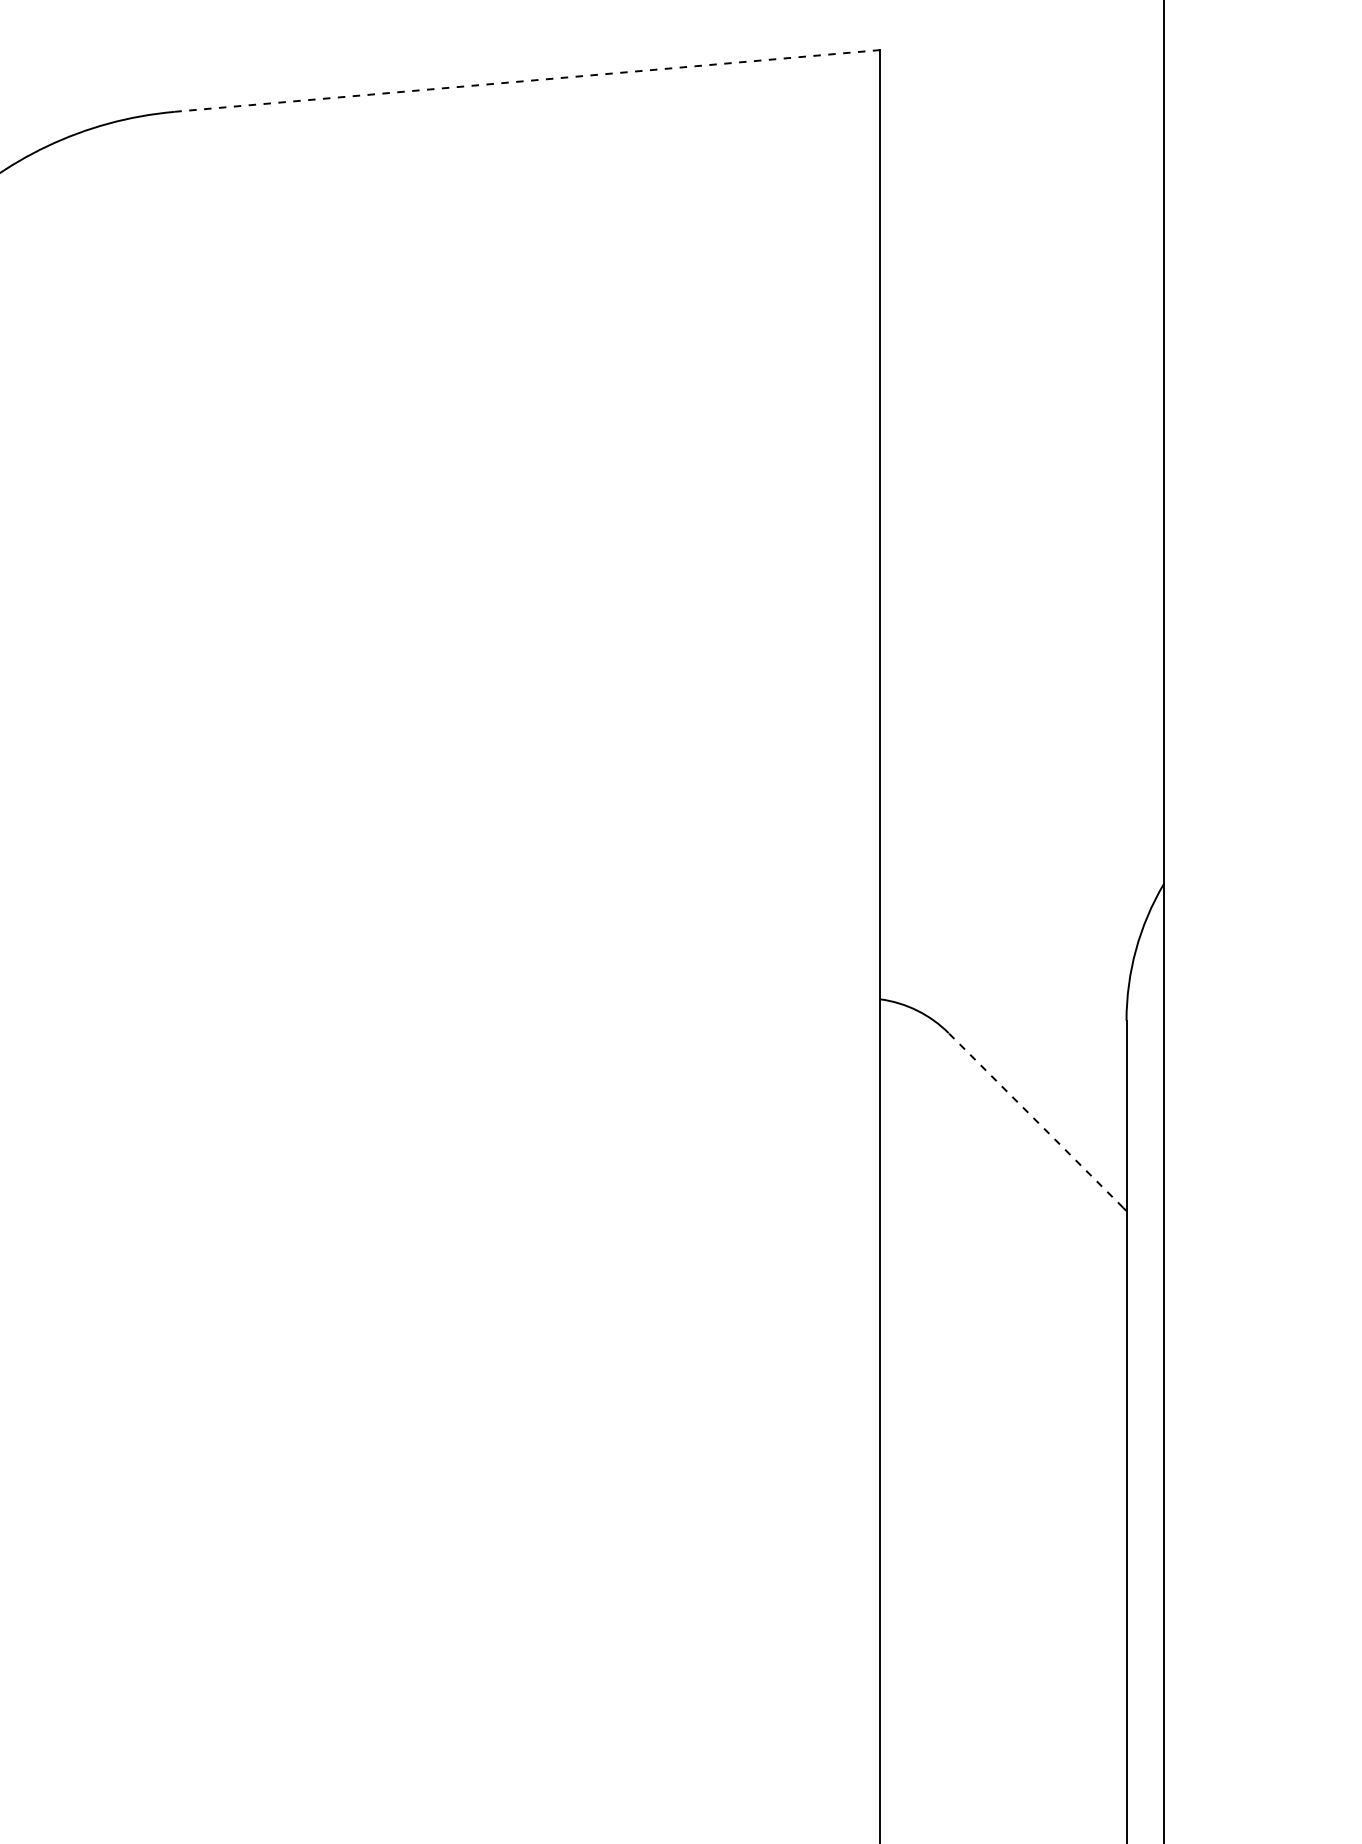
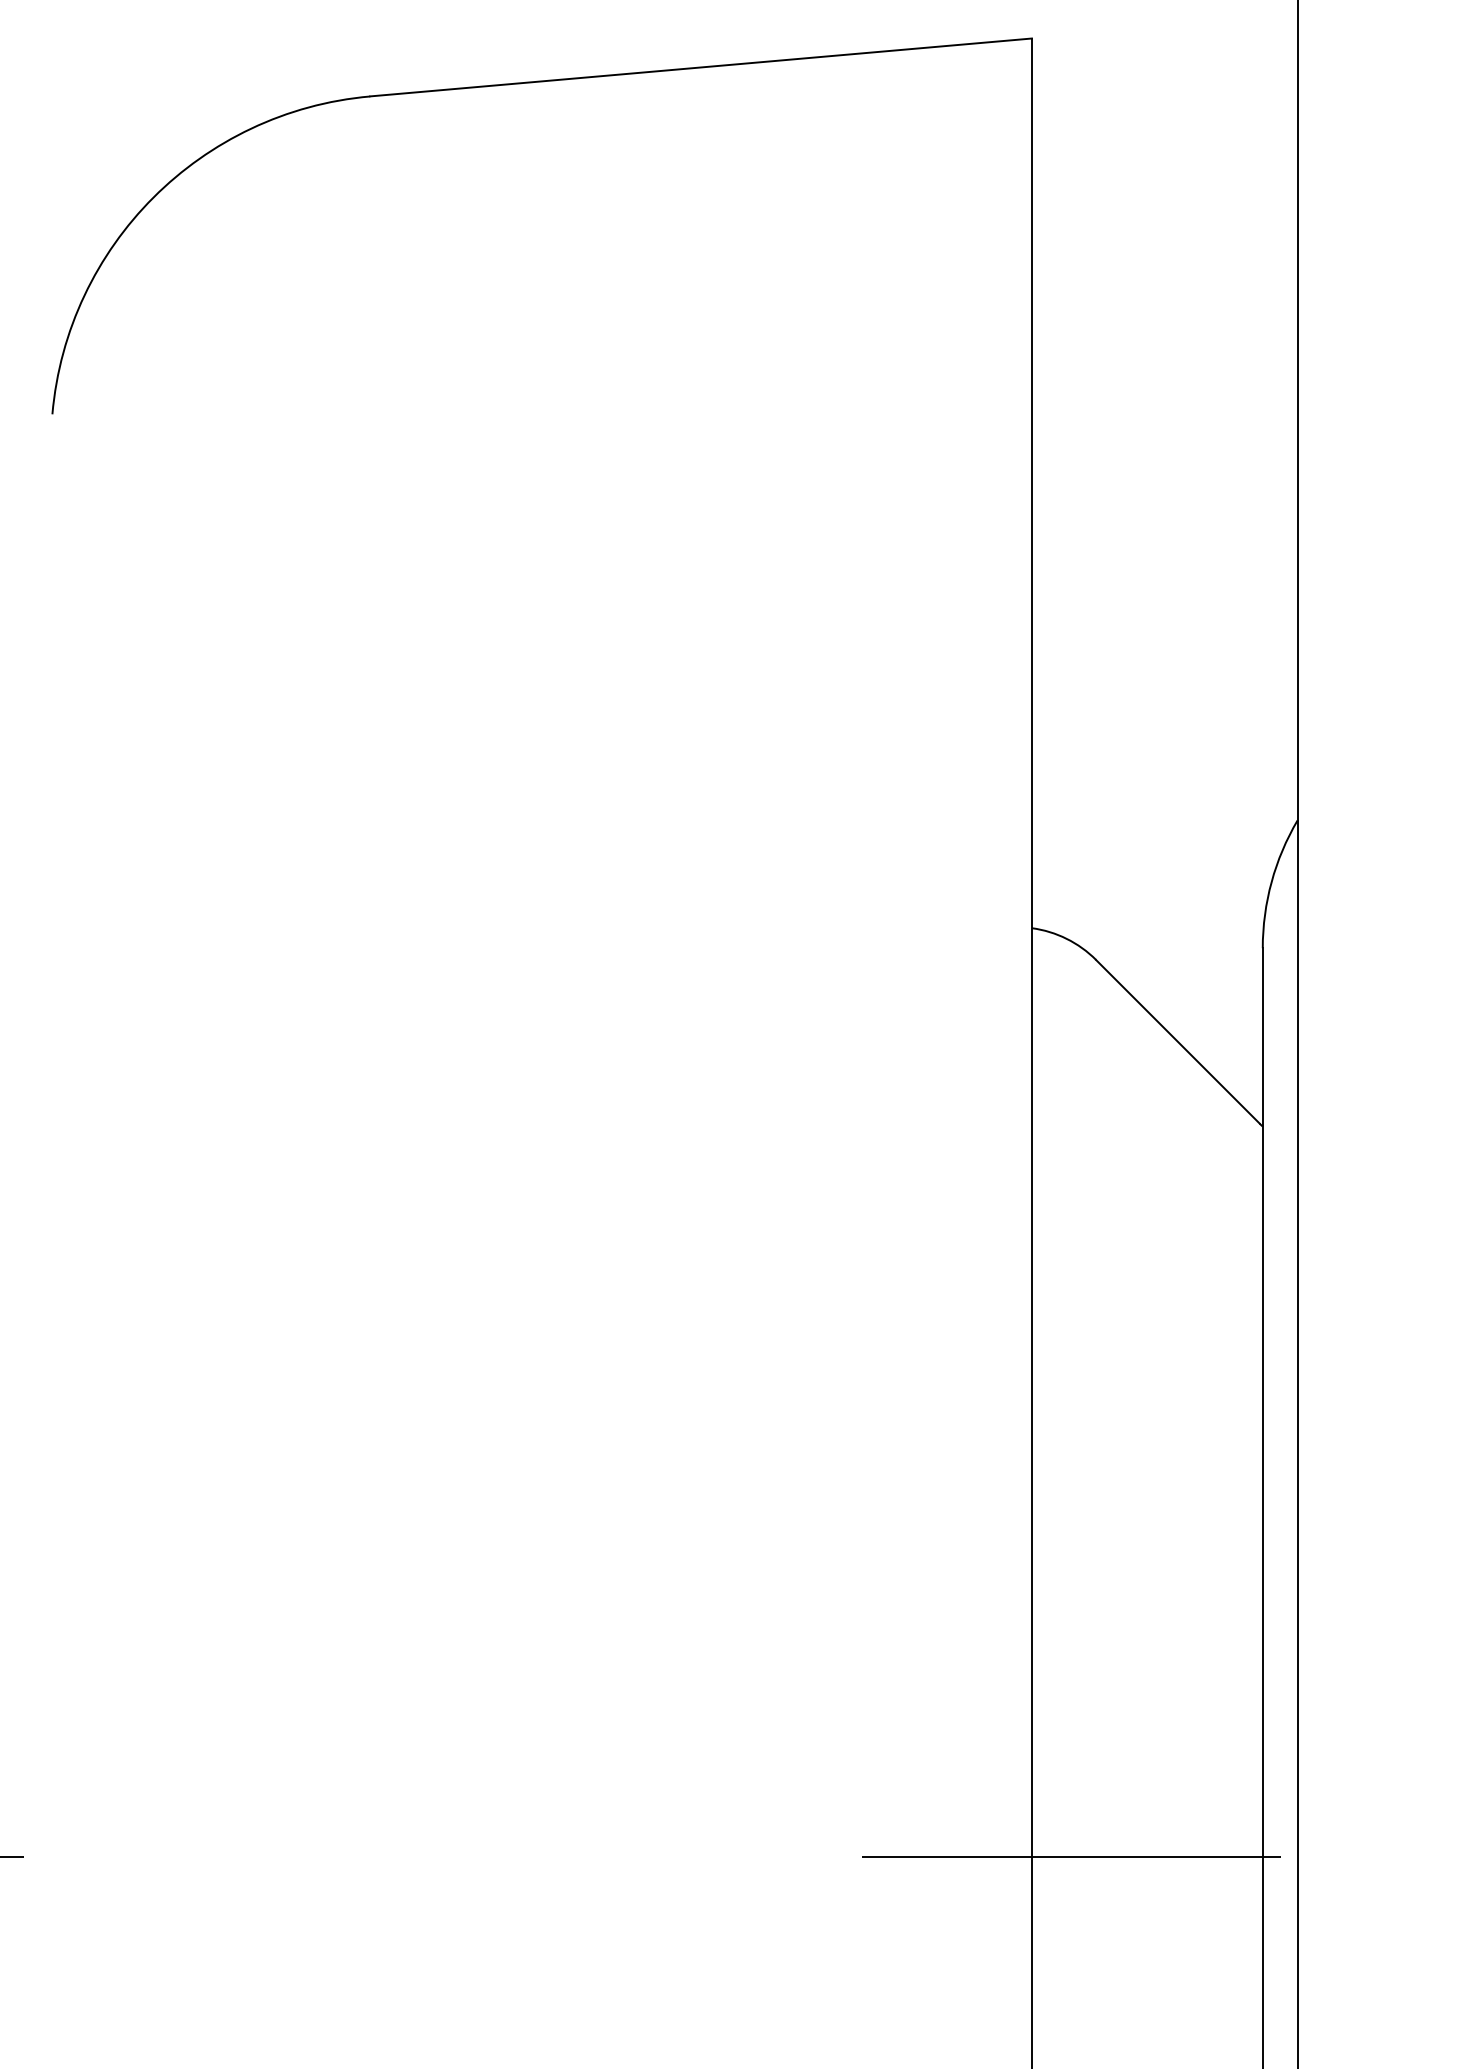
line: (526, 81) -> (700, 67), dashed -> solid
line: (1035, 1120) -> (1177, 1041), dashed -> solid

